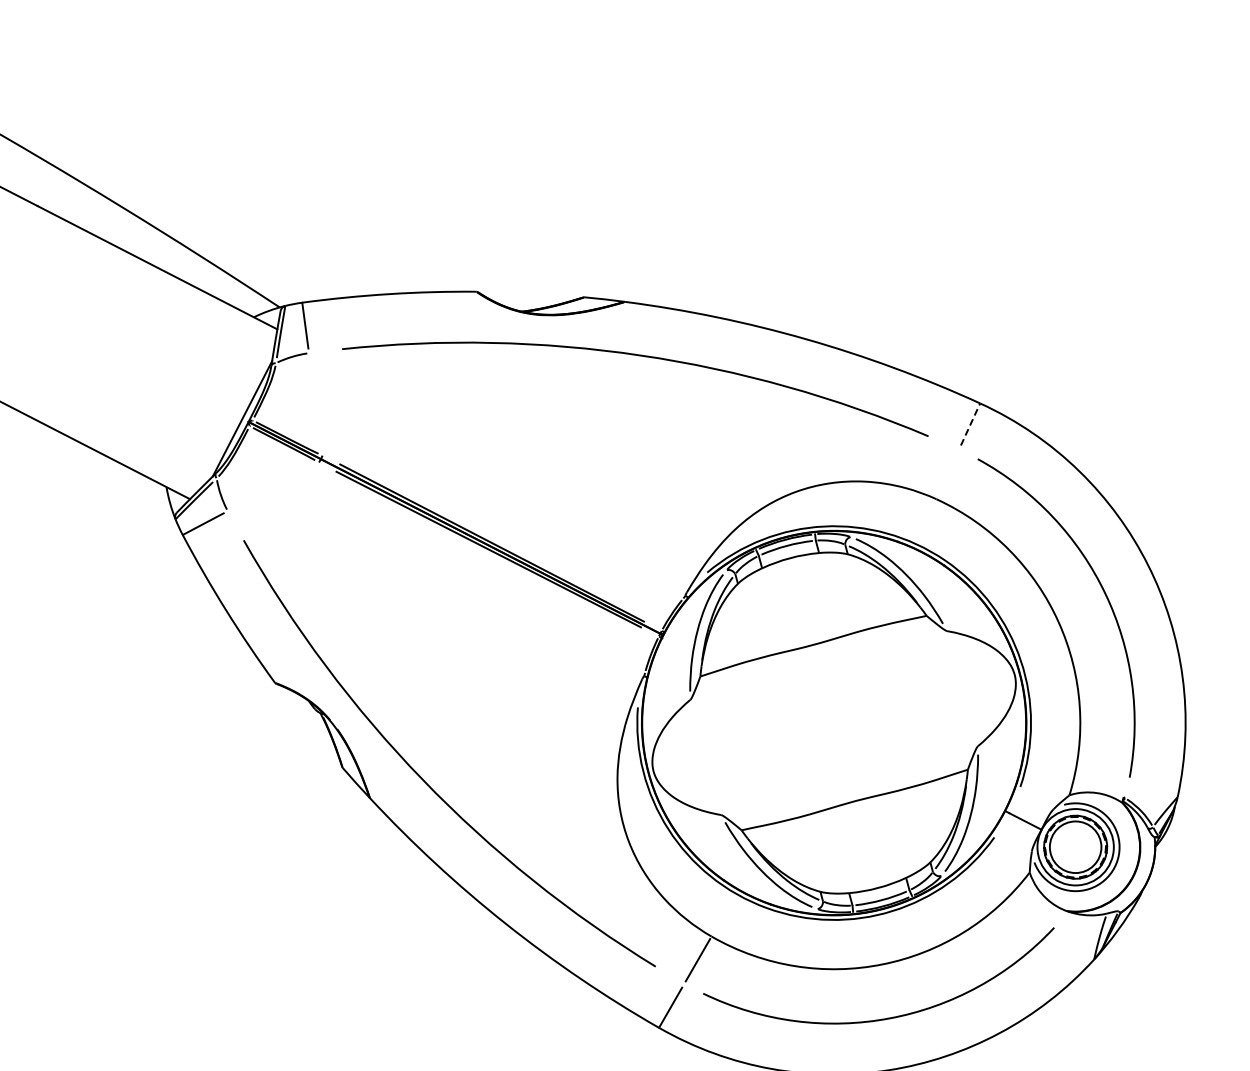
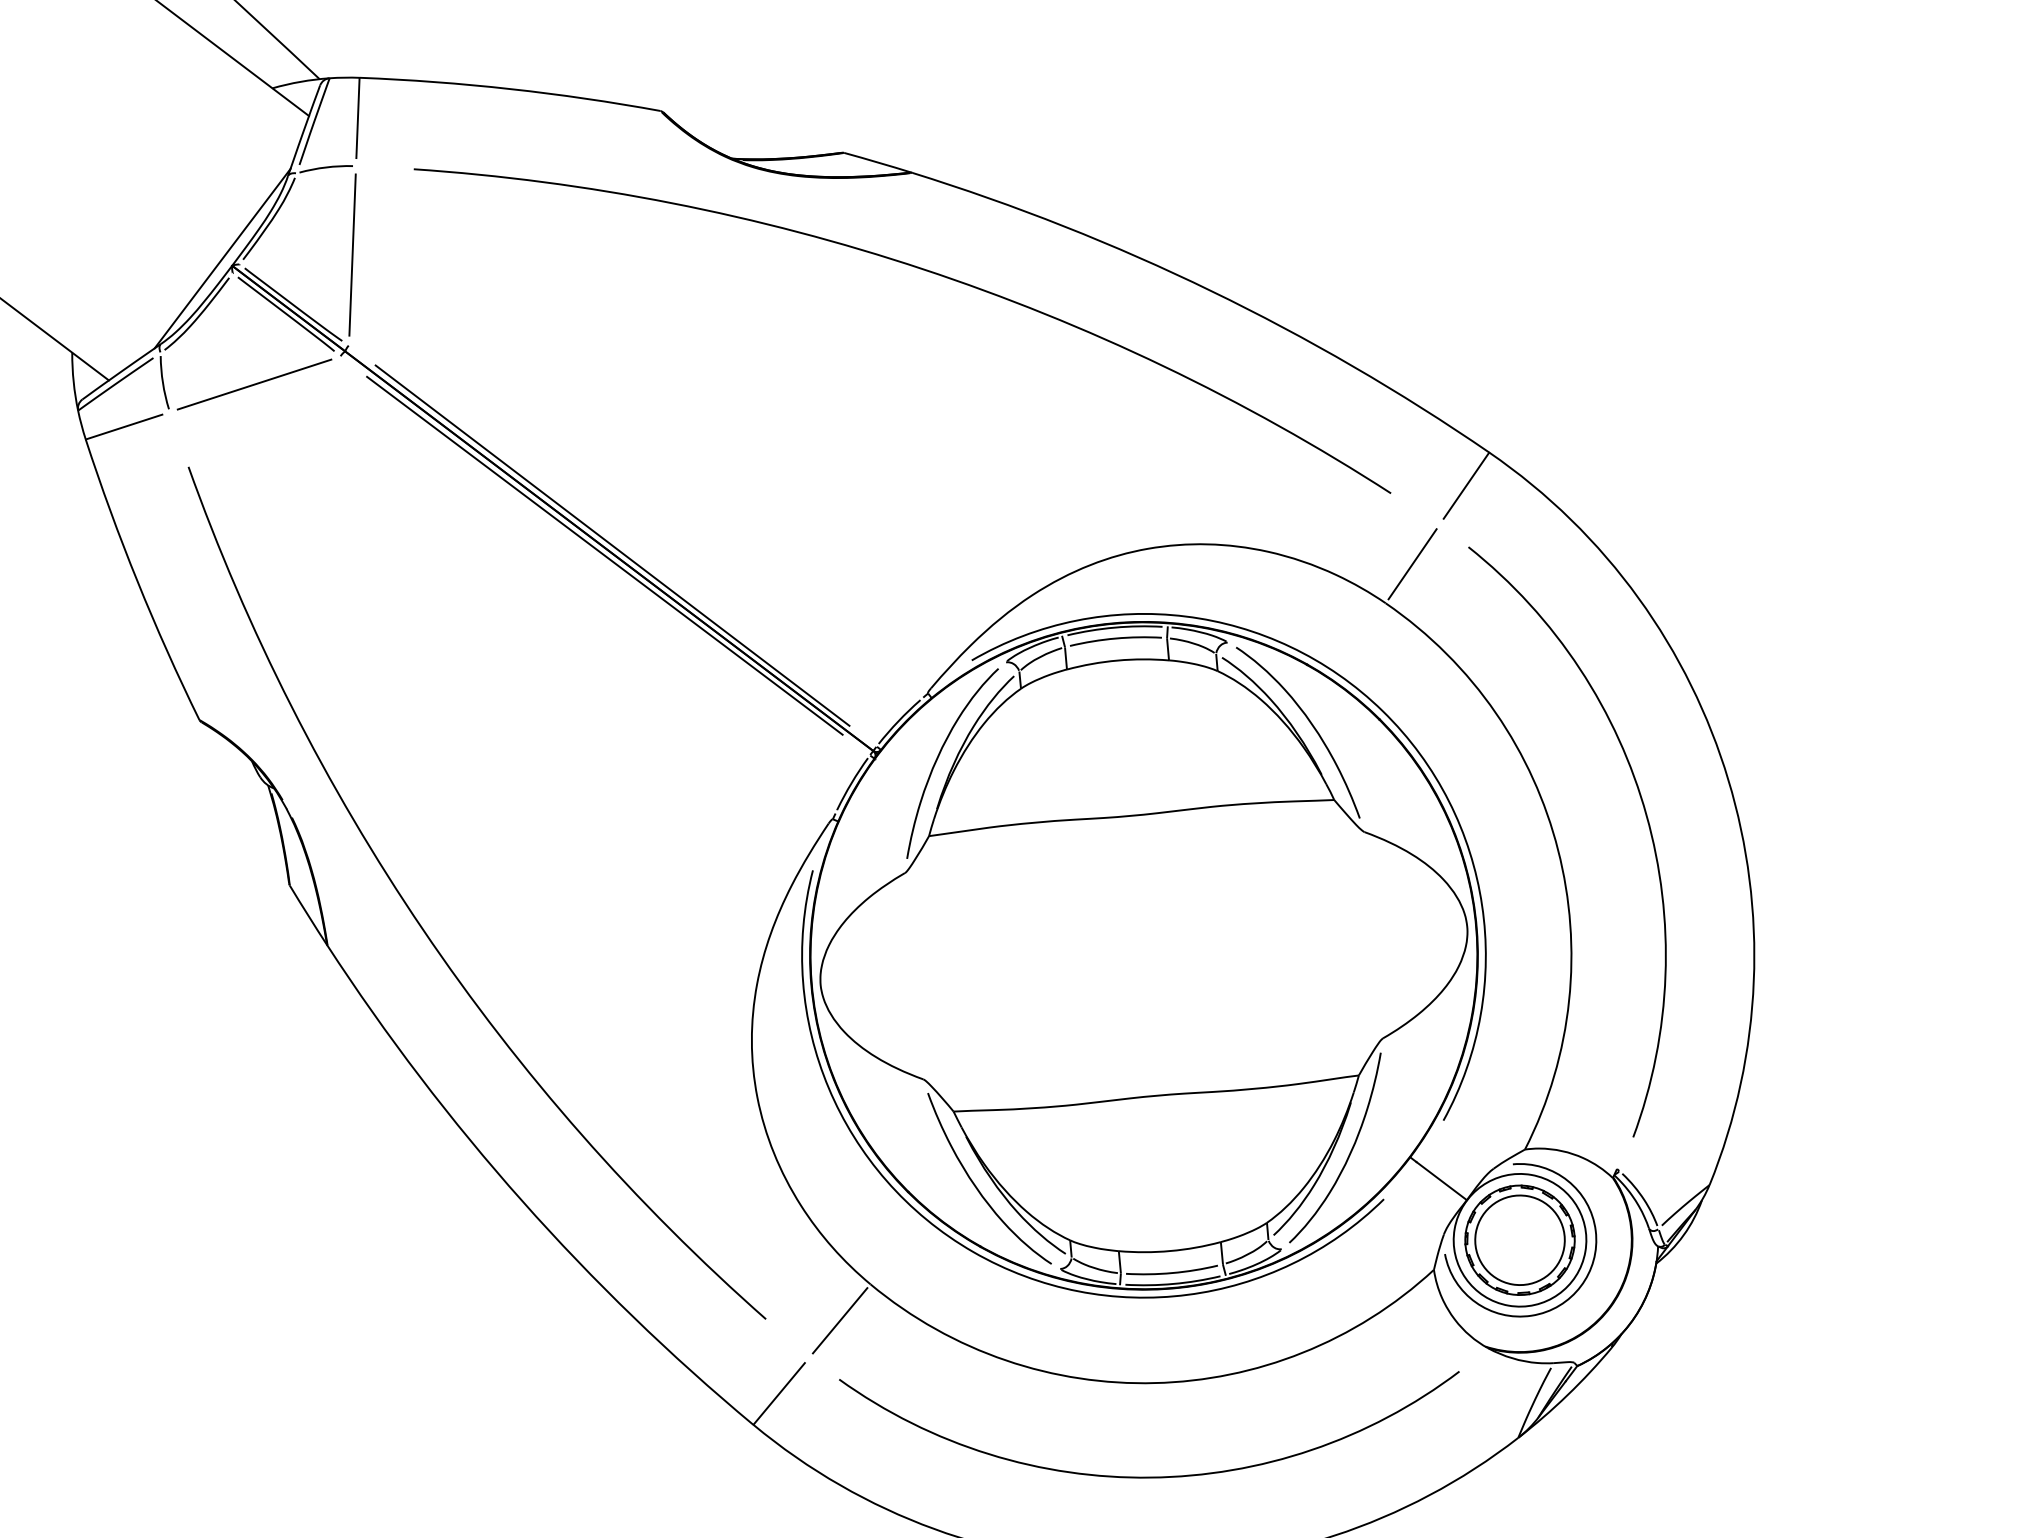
line: (315, 403) -> (352, 254), added
line: (970, 424) -> (1466, 485), dashed -> solid
line: (947, 474) -> (1412, 564), added
line: (273, 486) -> (255, 383), added

